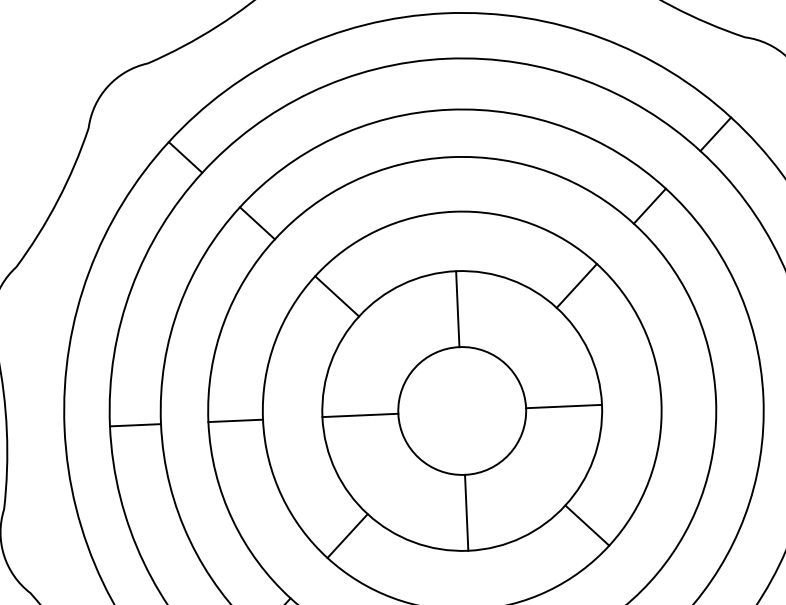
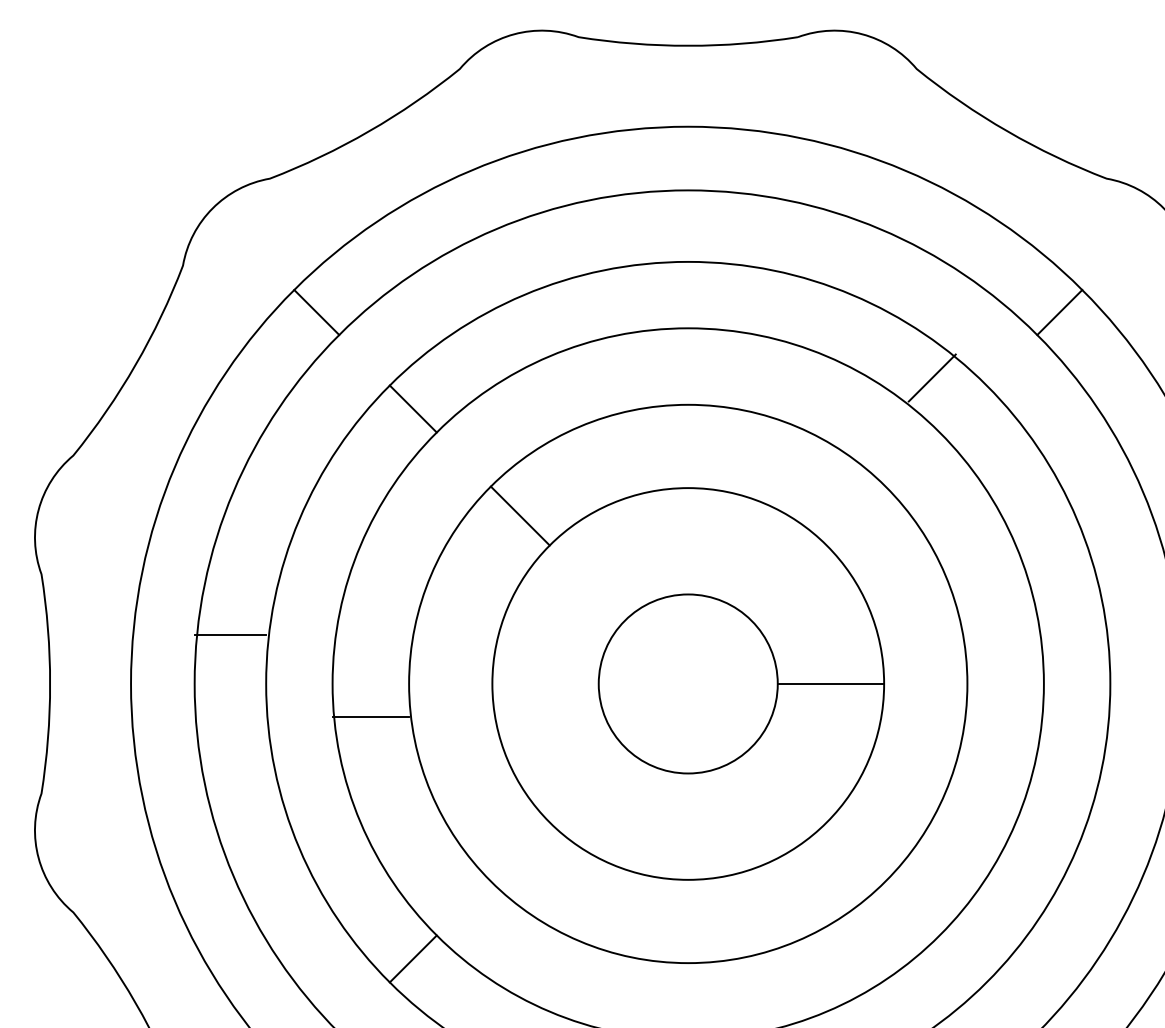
line: (649, 205) -> (931, 377), moved
line: (576, 285) -> (855, 515), removed
line: (457, 309) -> (688, 541), removed
line: (360, 415) -> (545, 683), removed
line: (235, 420) -> (370, 716), moved
line: (135, 424) -> (230, 634), moved
line: (466, 512) -> (688, 826), removed
line: (586, 525) -> (855, 851), removed
line: (347, 535) -> (519, 851), removed

